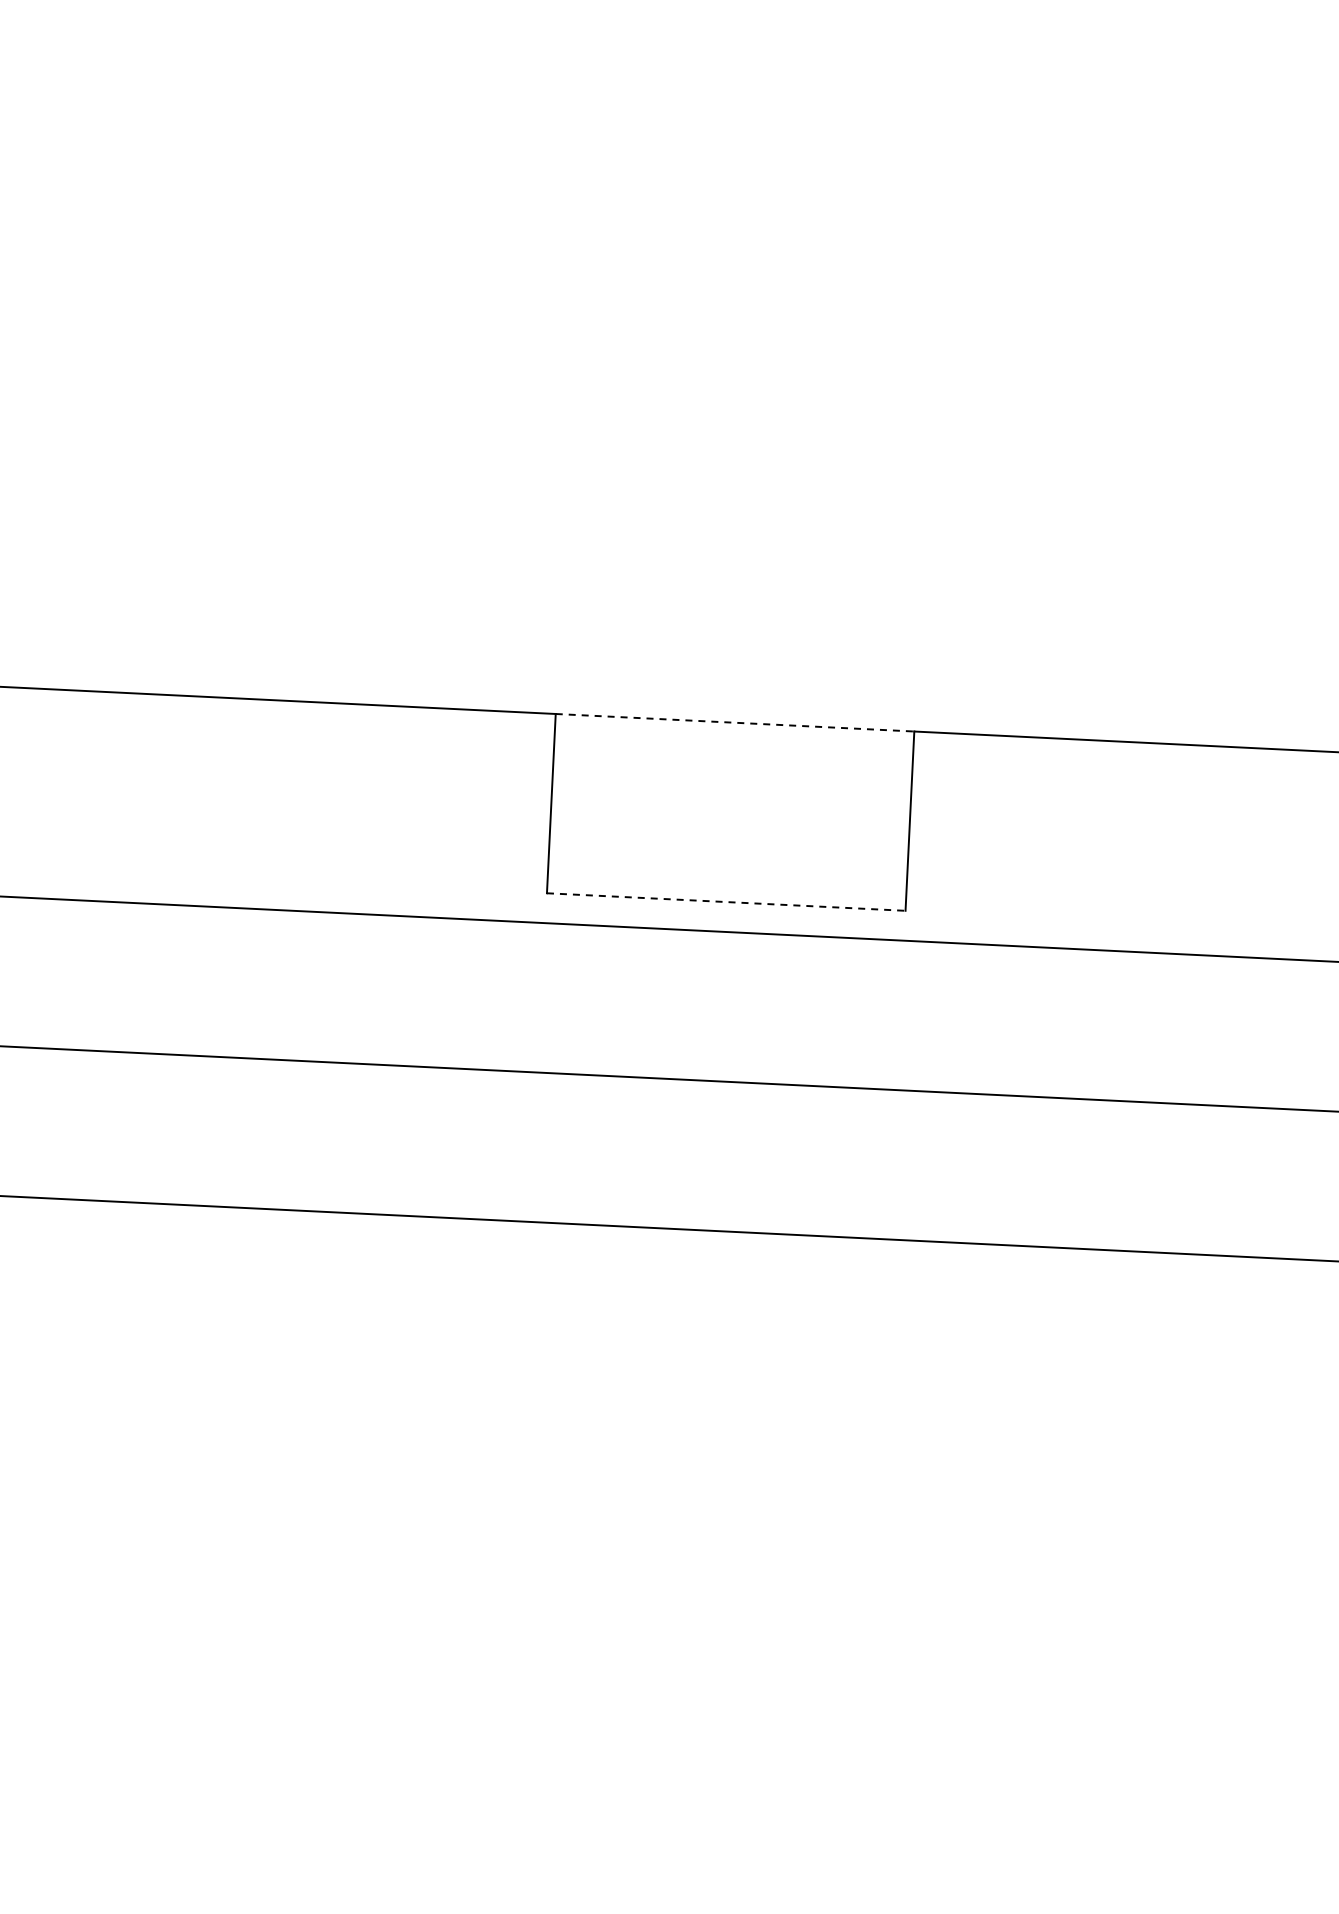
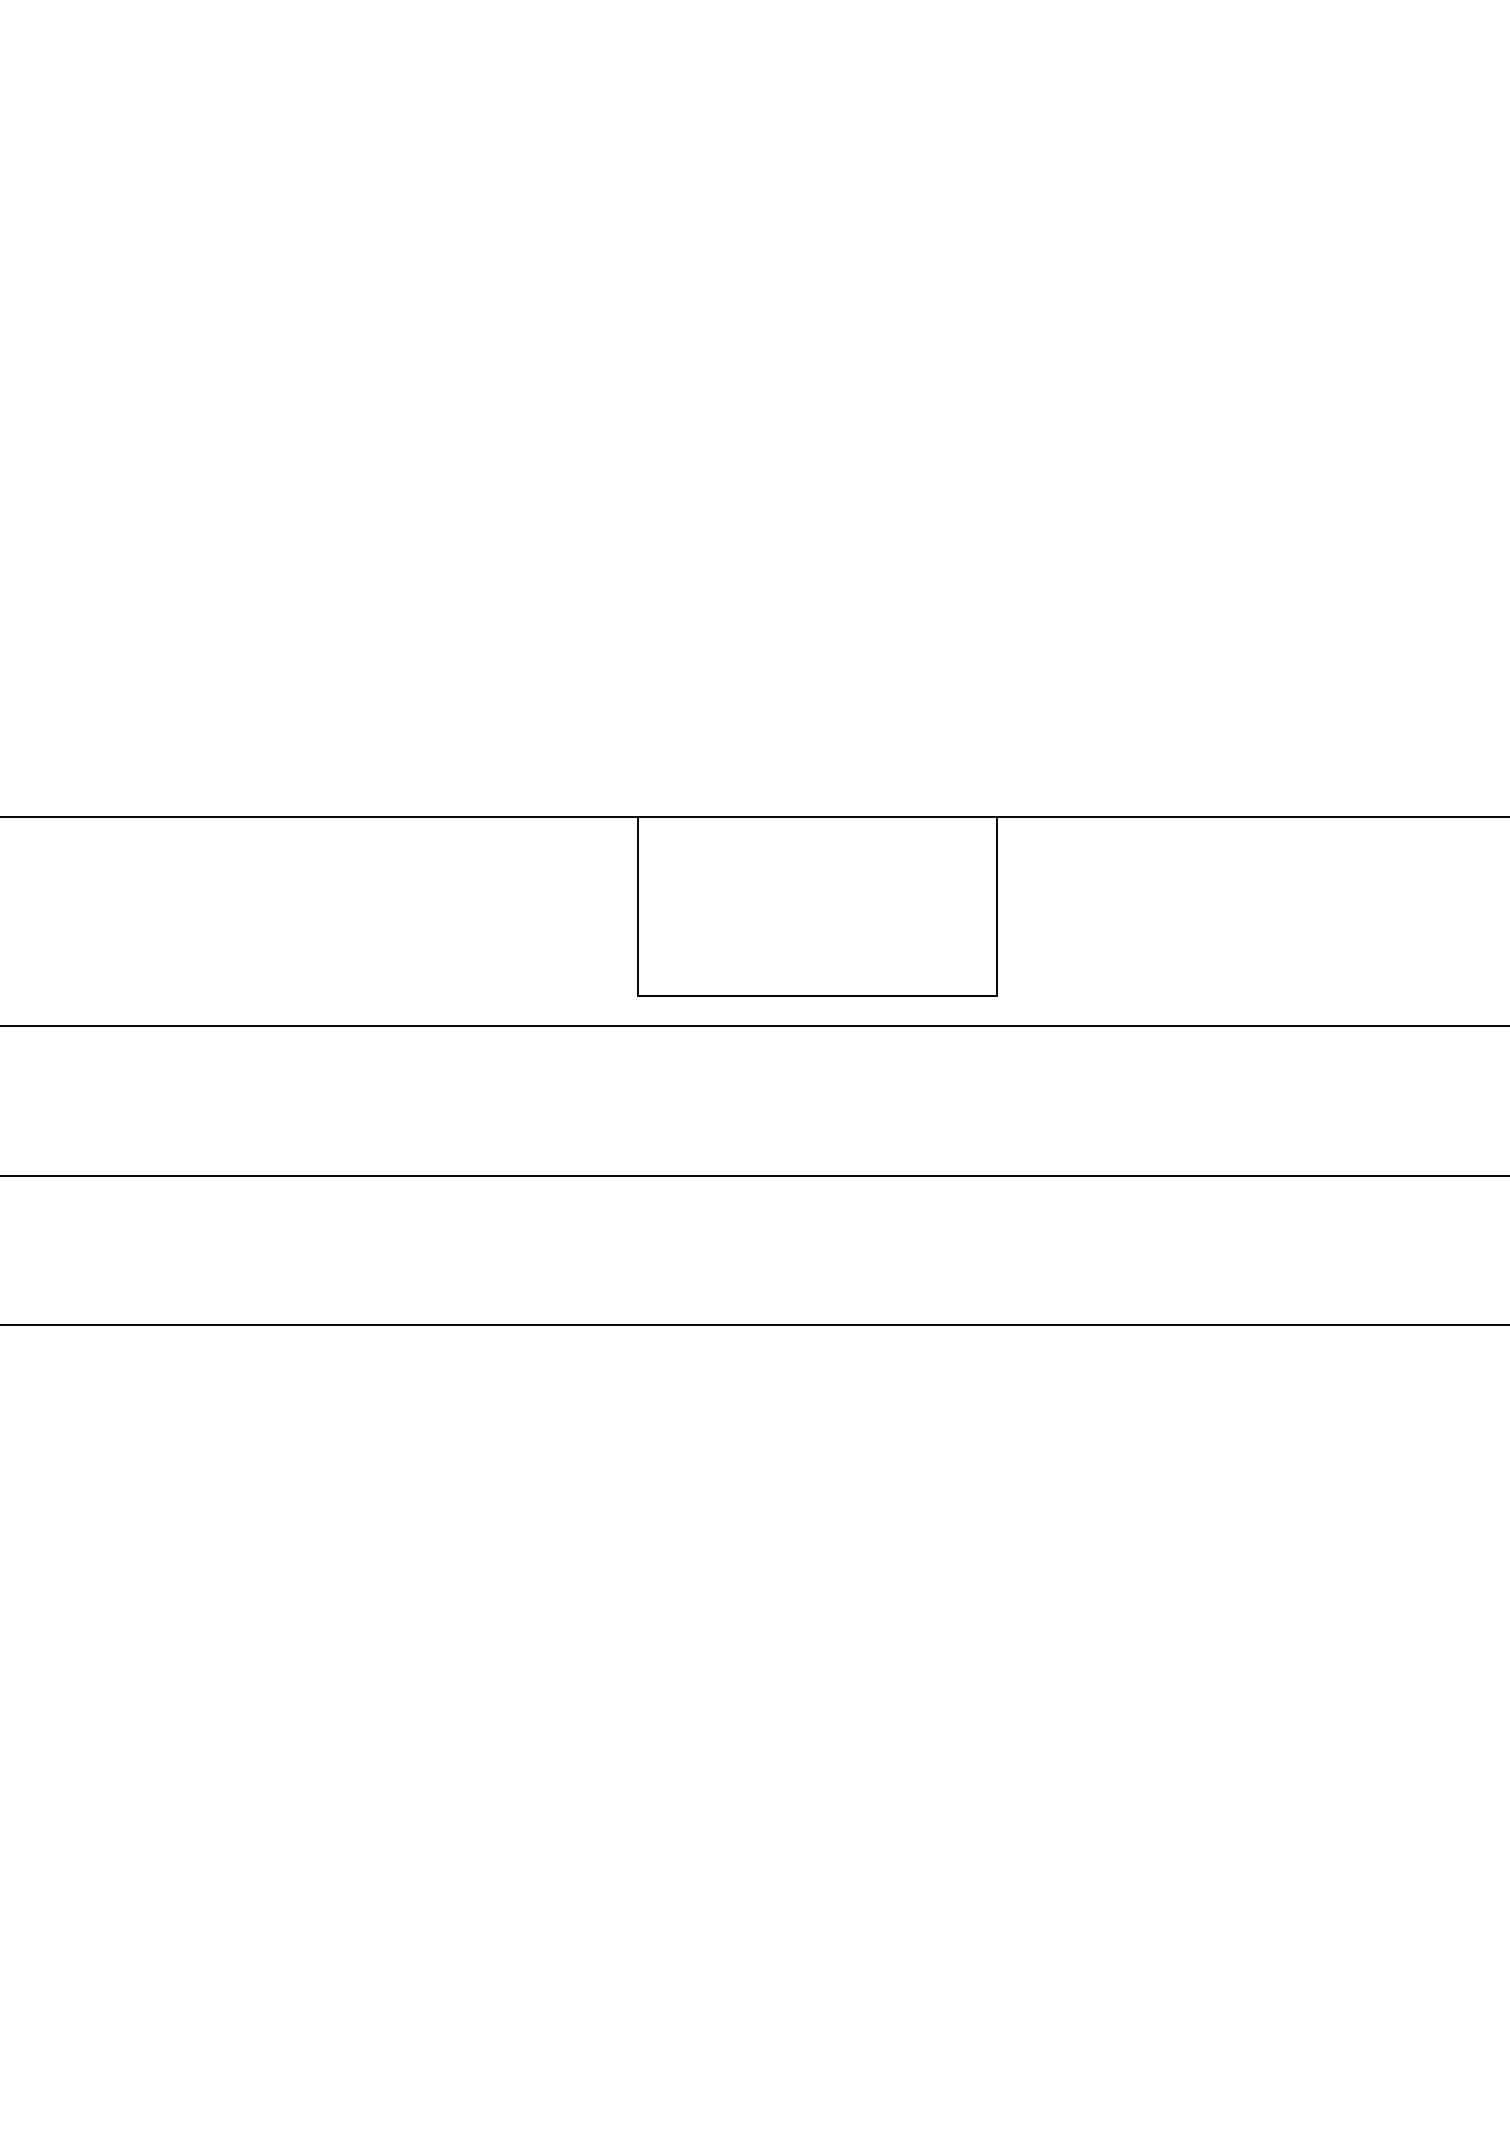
line: (734, 722) -> (817, 816), dashed -> solid
line: (726, 902) -> (817, 996), dashed -> solid

